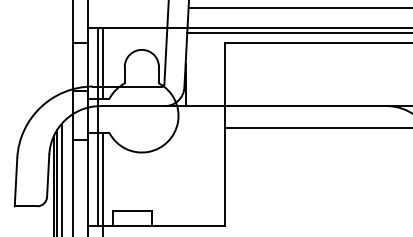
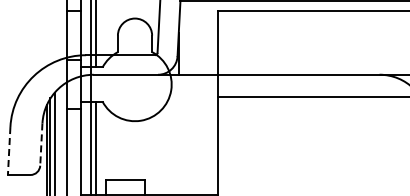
line: (48, 176) -> (41, 145), solid -> dashed
line: (15, 182) -> (8, 151), solid -> dashed

